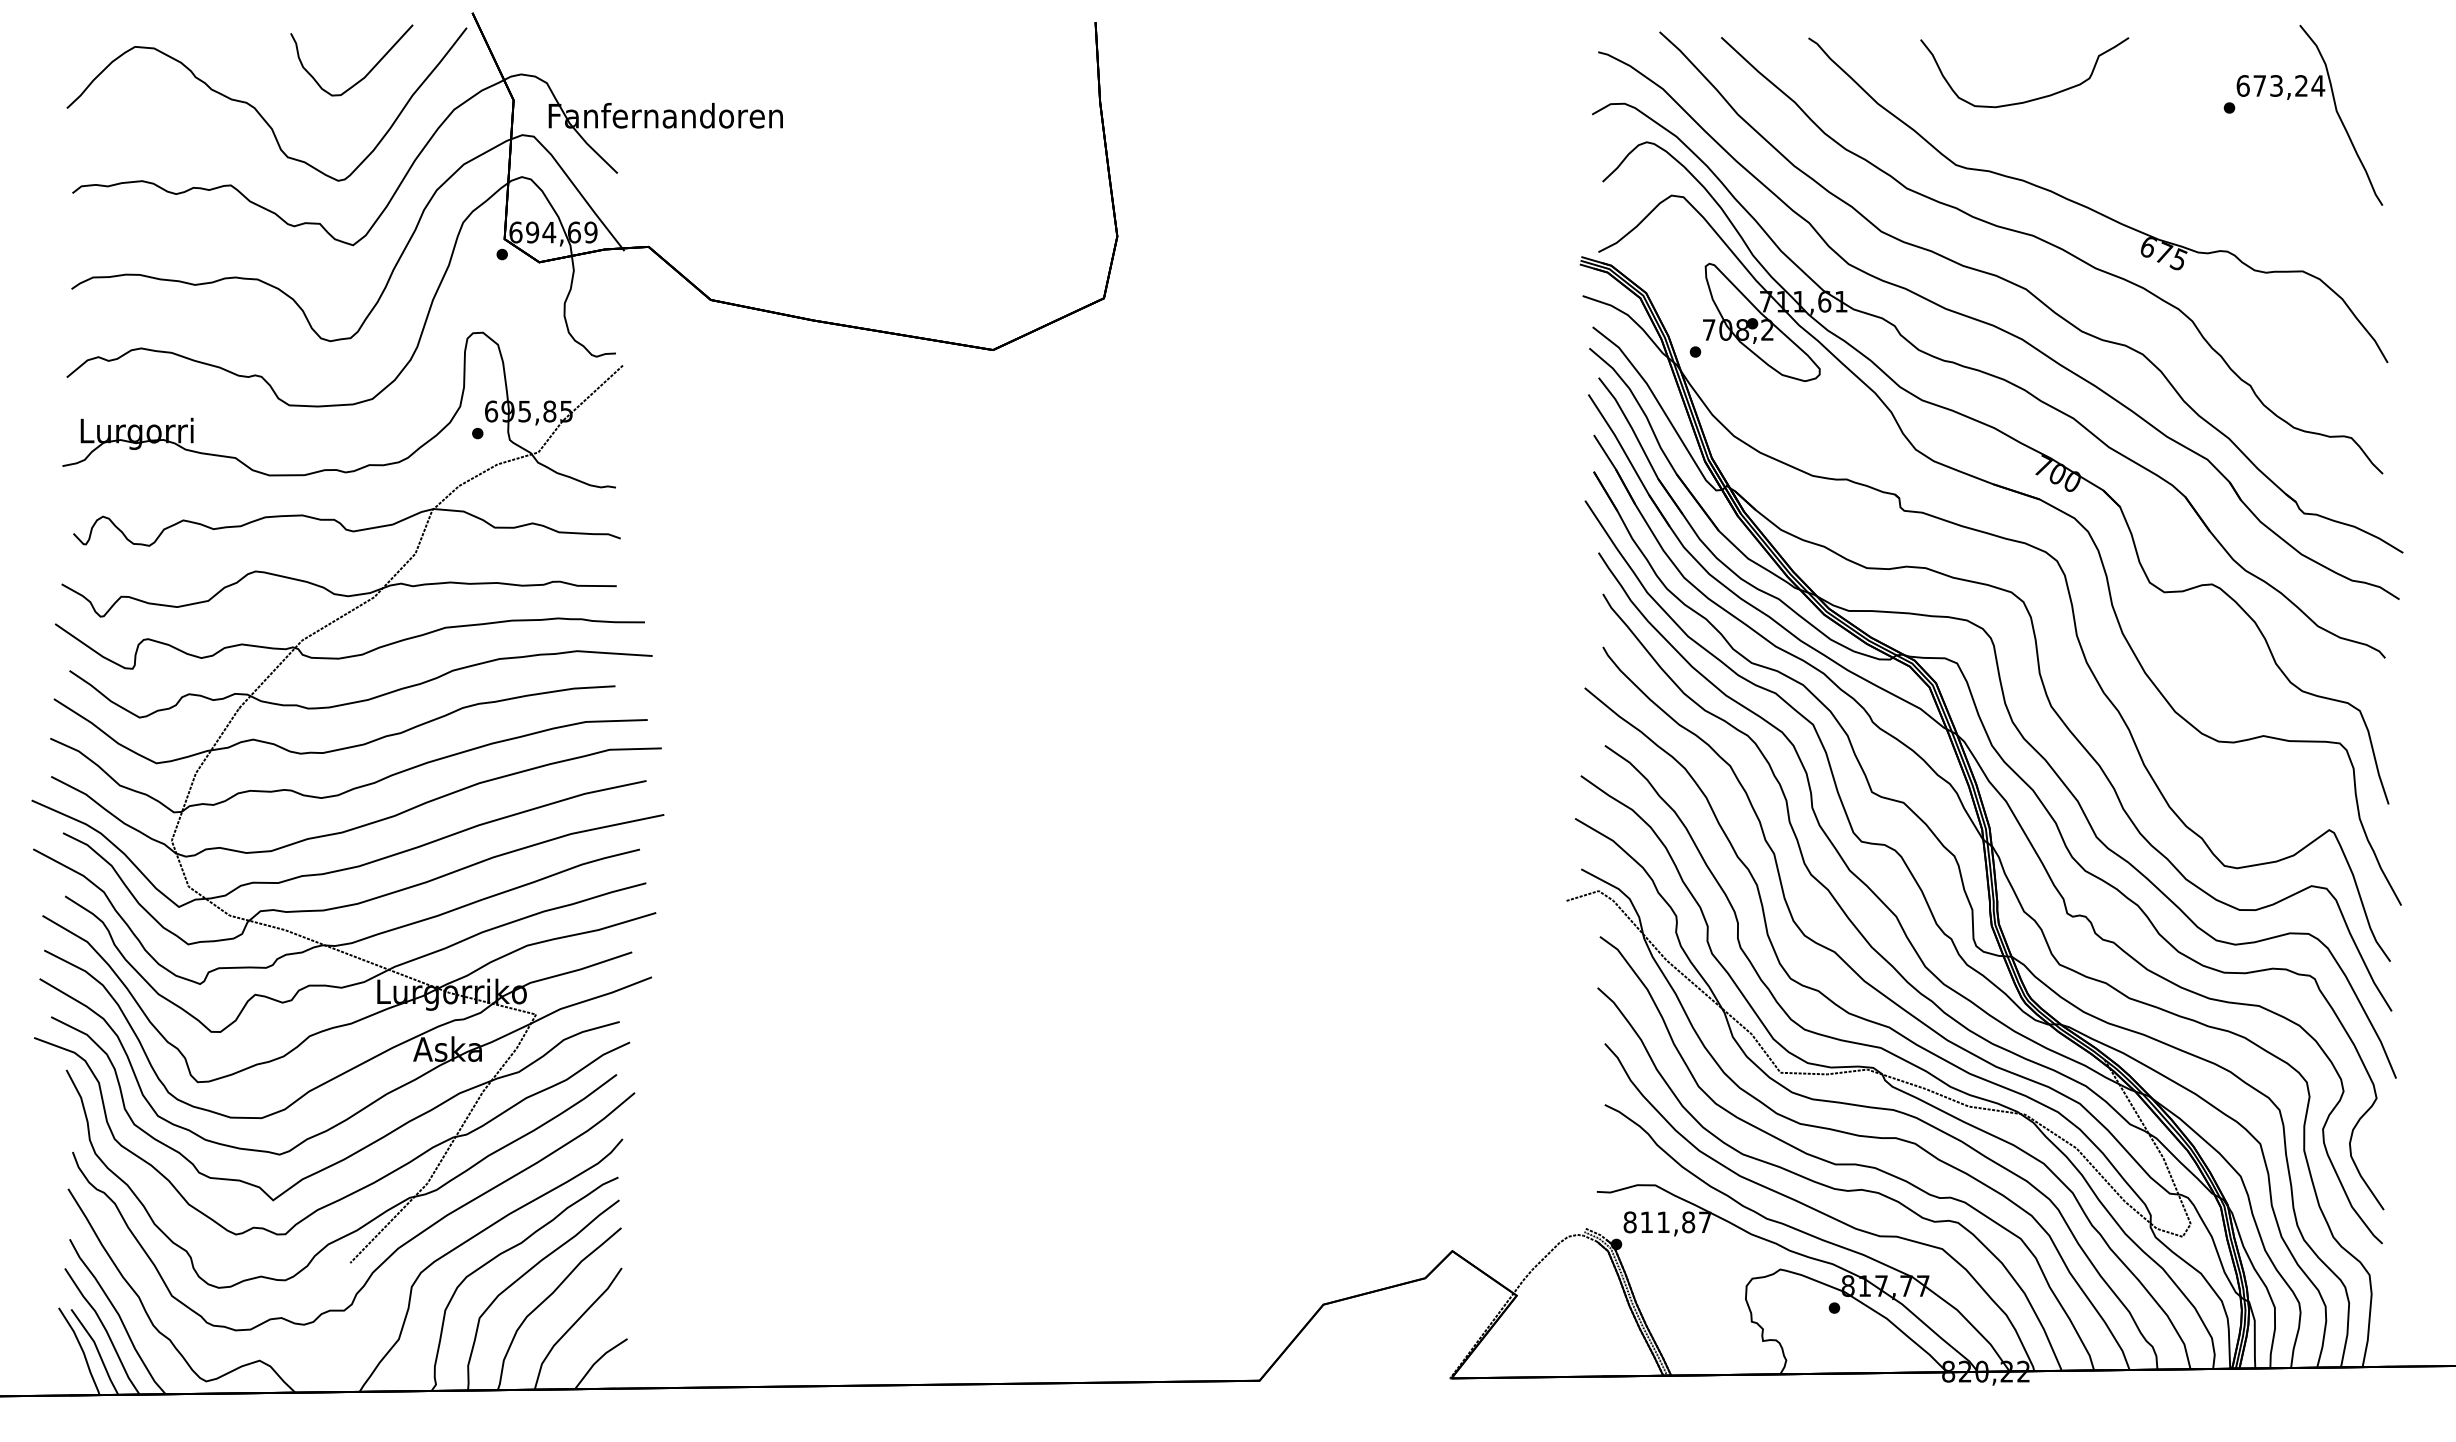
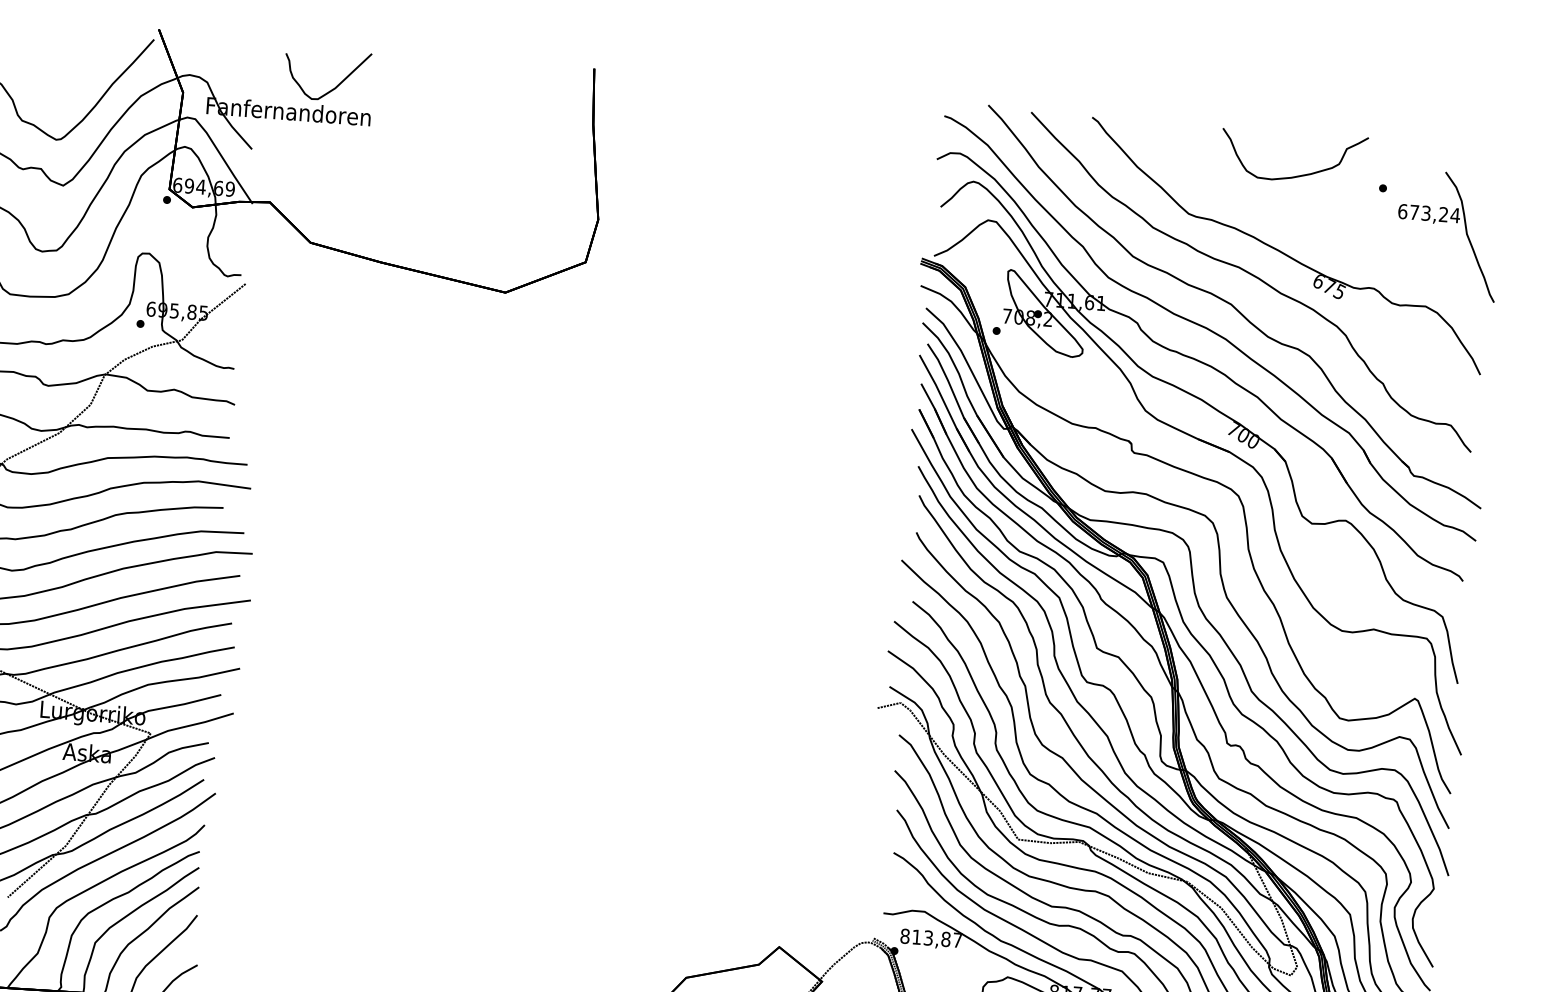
curve: (368, 71) -> (338, 84), moved
part: (2307, 96) -> (1447, 222), moved
curve: (2030, 99) -> (1296, 175), moved
text: (1663, 1222) -> (928, 938), 811,87 -> 813,87

